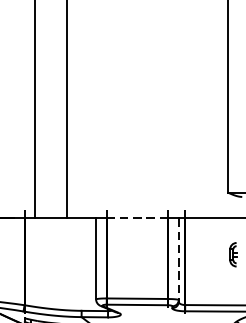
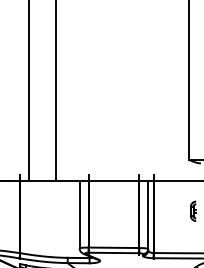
line: (136, 218) -> (113, 181), dashed -> solid
line: (179, 259) -> (148, 215), dashed -> solid

